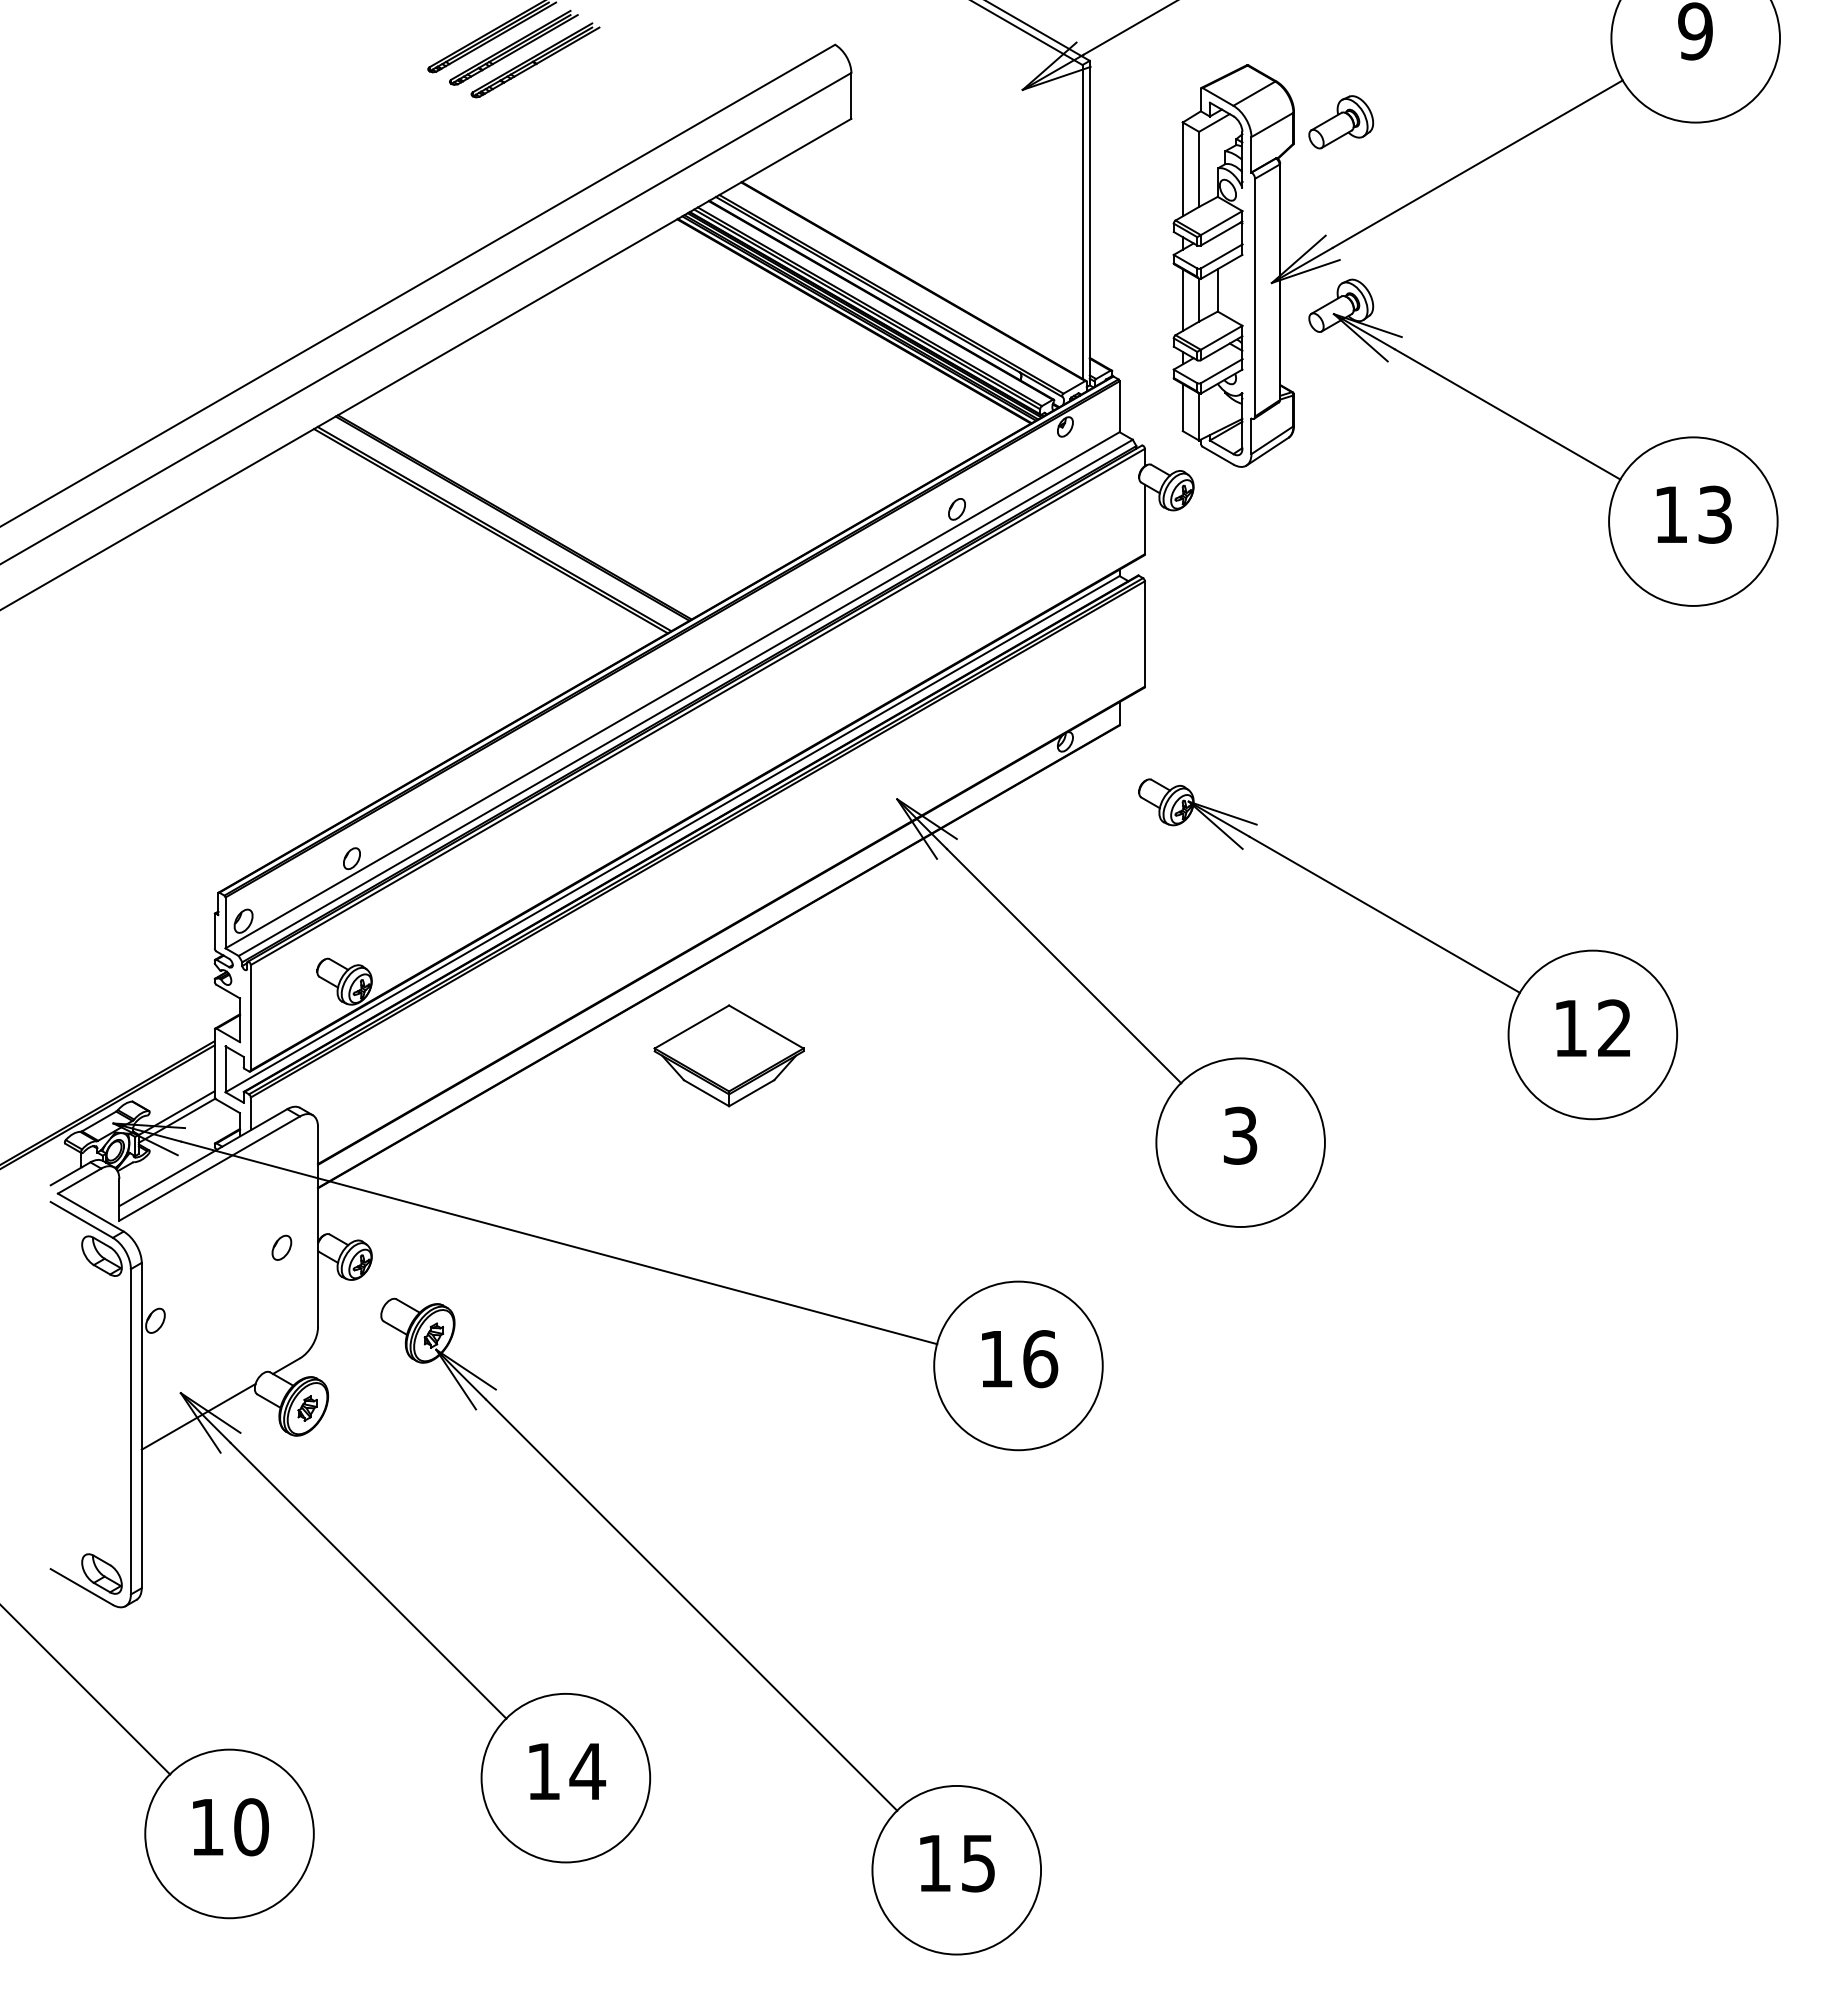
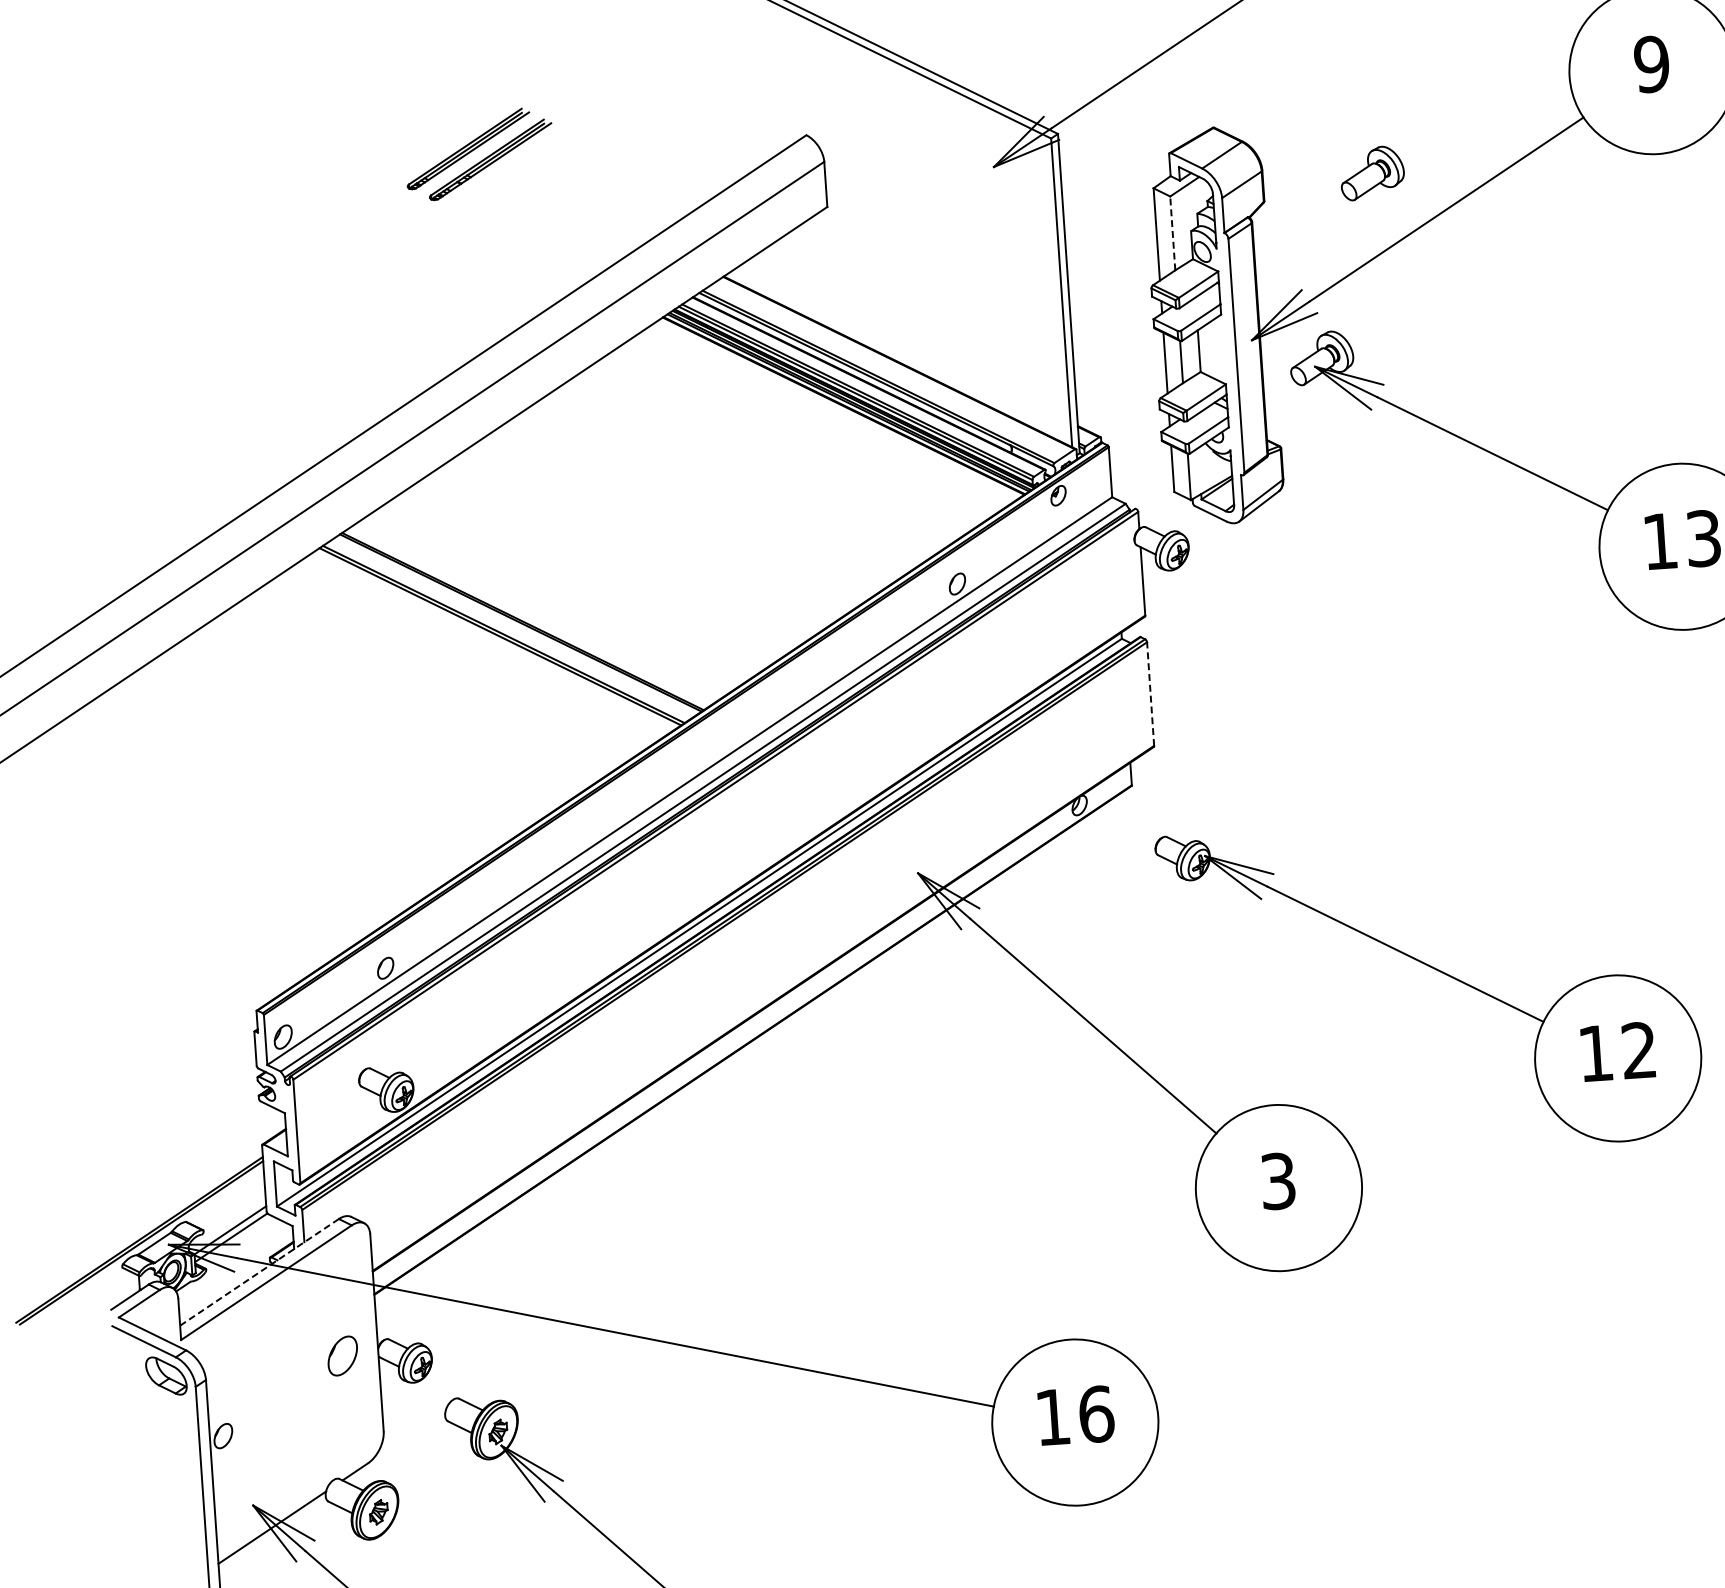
part: (535, 60) -> (512, 170), removed
part: (1341, 122) -> (1372, 173), moved
line: (1199, 169) -> (1173, 233), solid -> dashed
line: (1144, 633) -> (1150, 693), solid -> dashed
part: (728, 1055) -> (769, 1136), removed
line: (203, 1157) -> (259, 1272), solid -> dashed
part: (281, 1247) -> (342, 1355), size x1.6

